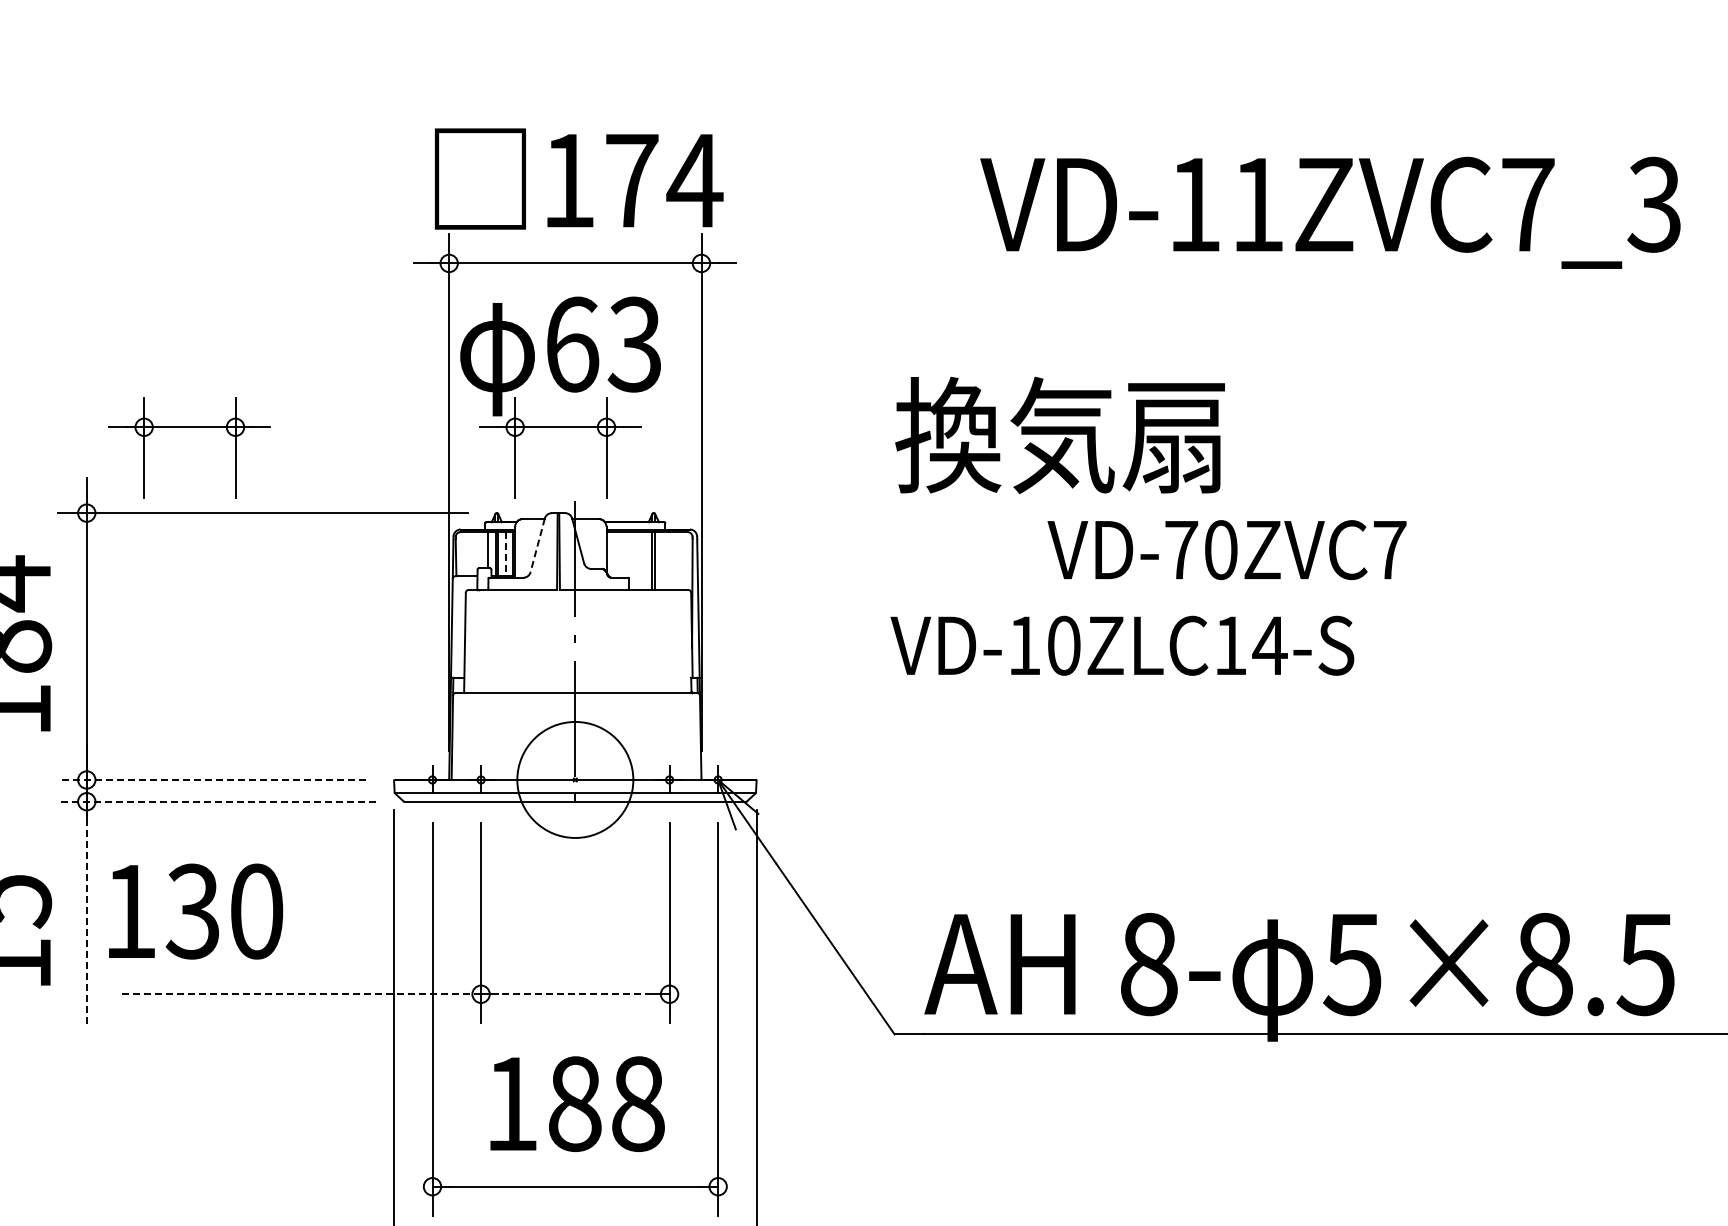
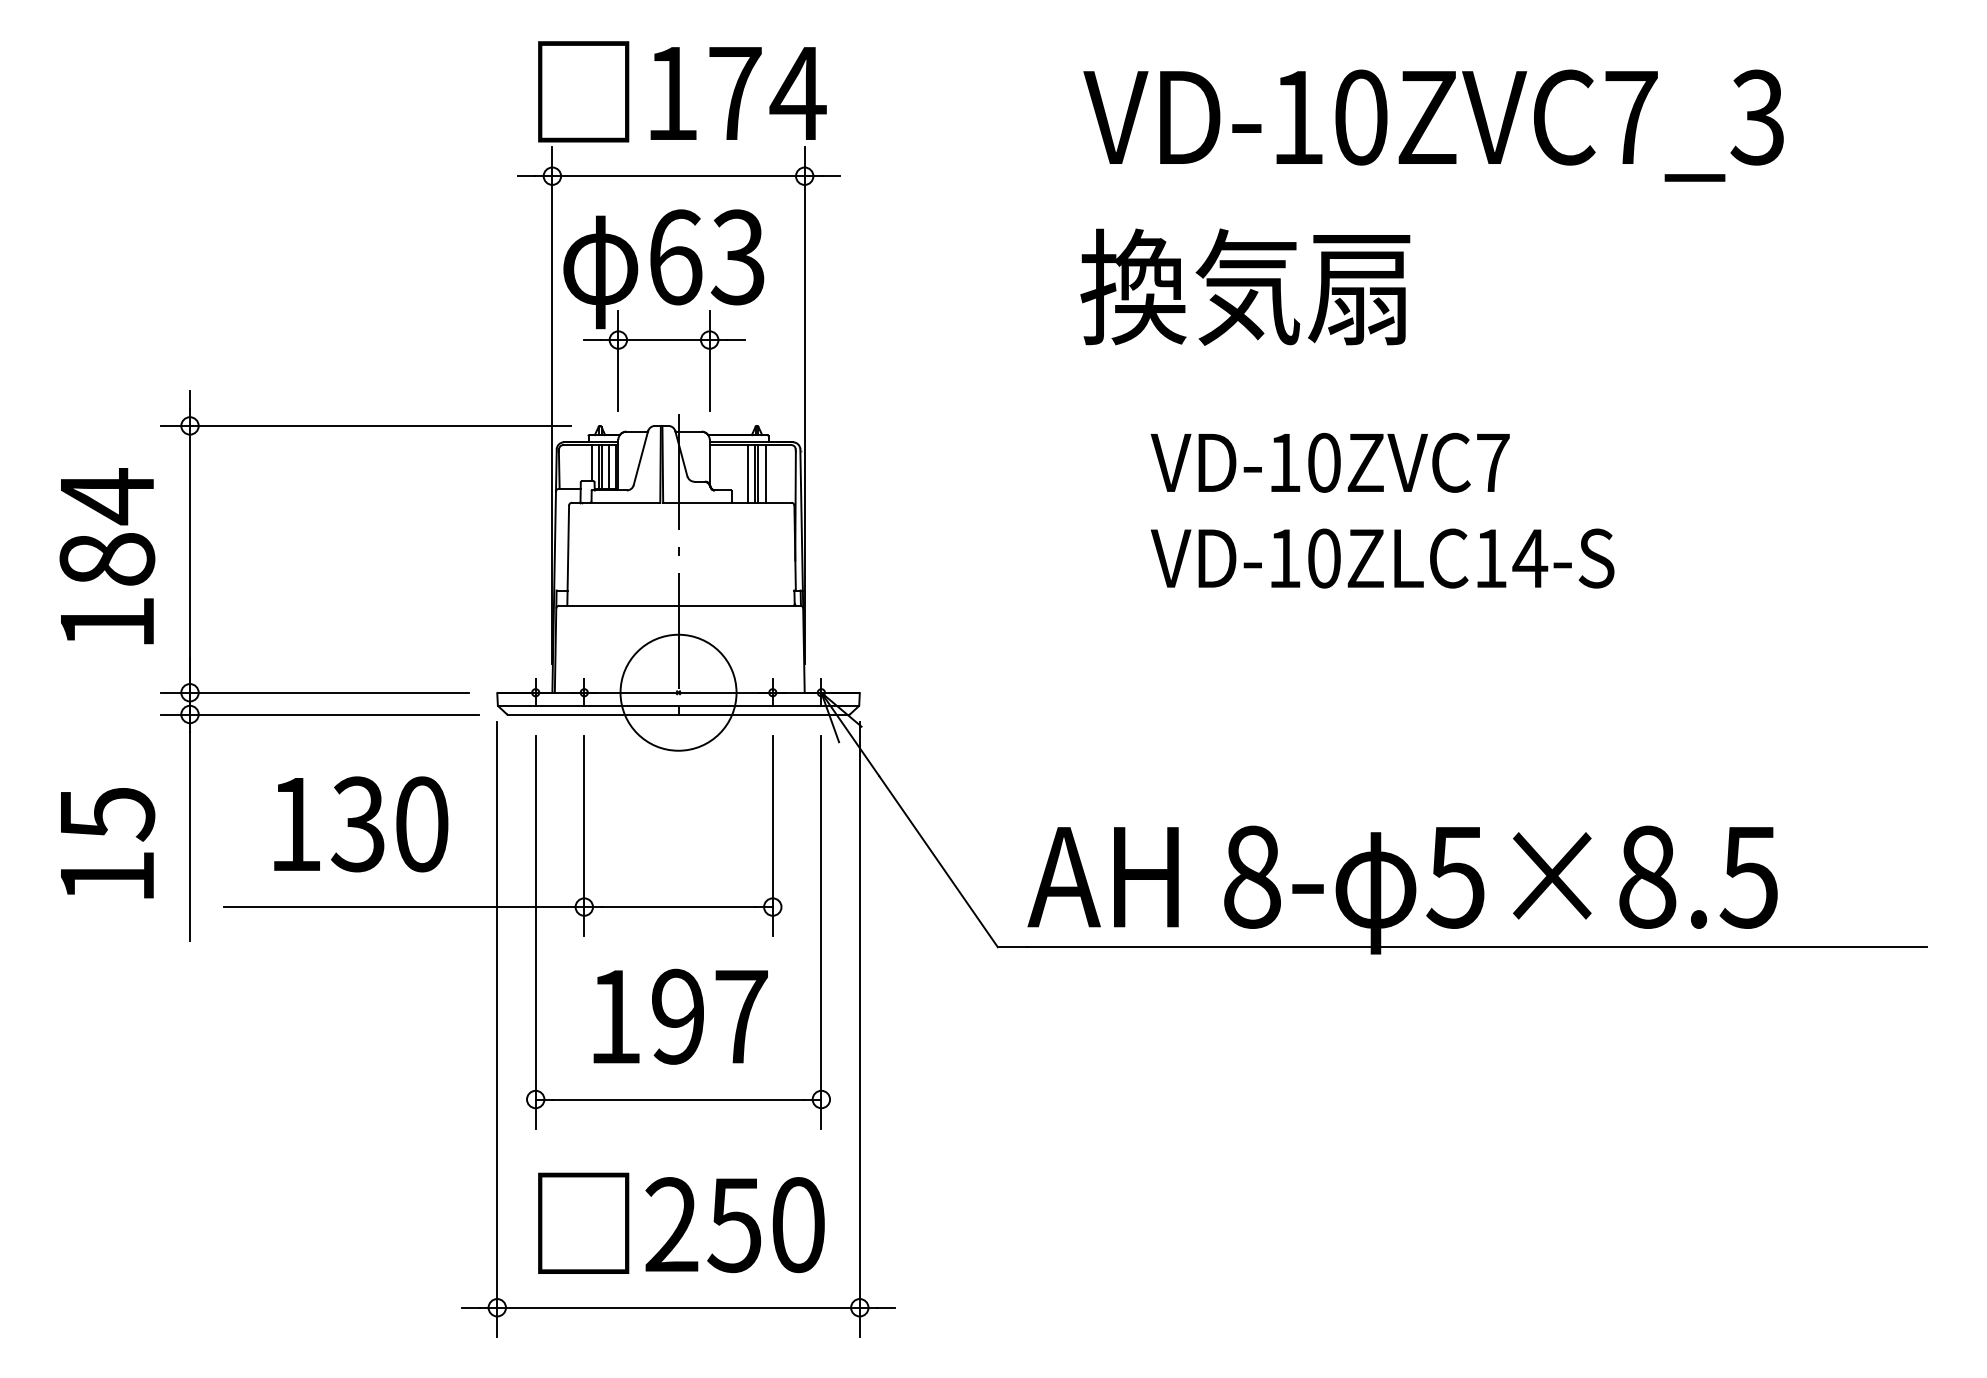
text: (1258, 204) -> (1361, 117), VD-11ZVC7_3 -> VD-10ZVC7_3
part: (190, 427) -> (293, 340), removed
text: (1060, 434) -> (1245, 286), moved
line: (537, 545) -> (640, 458), dashed -> solid
text: (1181, 549) -> (1284, 462), VD-70ZVC7 -> VD-10ZVC7
line: (505, 554) -> (608, 467), dashed -> solid
line: (645, 560) -> (748, 473), added
line: (662, 560) -> (765, 473), added
text: (1122, 645) -> (1382, 558), moved
line: (211, 779) -> (314, 692), dashed -> solid
line: (216, 801) -> (319, 714), dashed -> solid
text: (196, 911) -> (361, 824), moved
line: (87, 923) -> (190, 836), dashed -> solid
line: (300, 994) -> (403, 907), dashed -> solid
line: (575, 994) -> (678, 907), dashed -> solid
text: (607, 1103) -> (710, 1016), 188 -> 197

